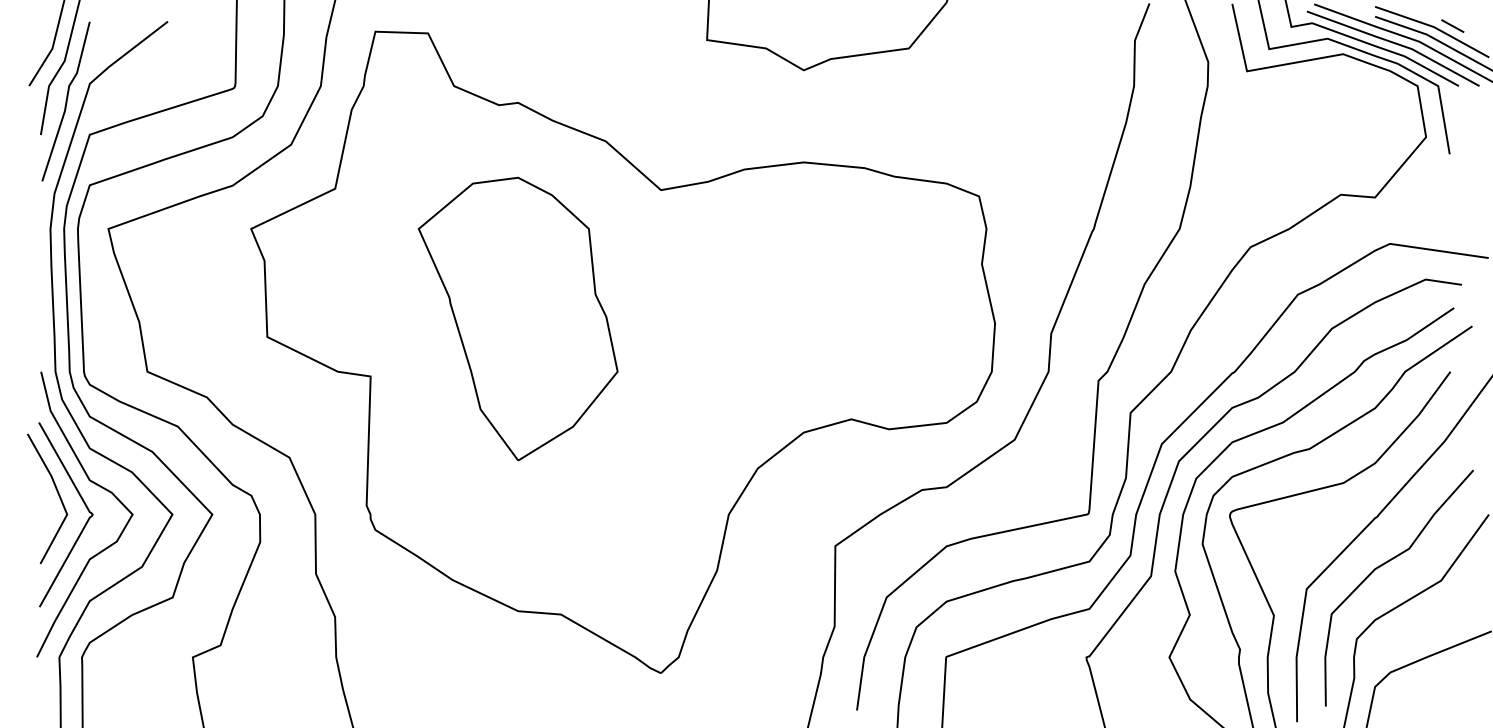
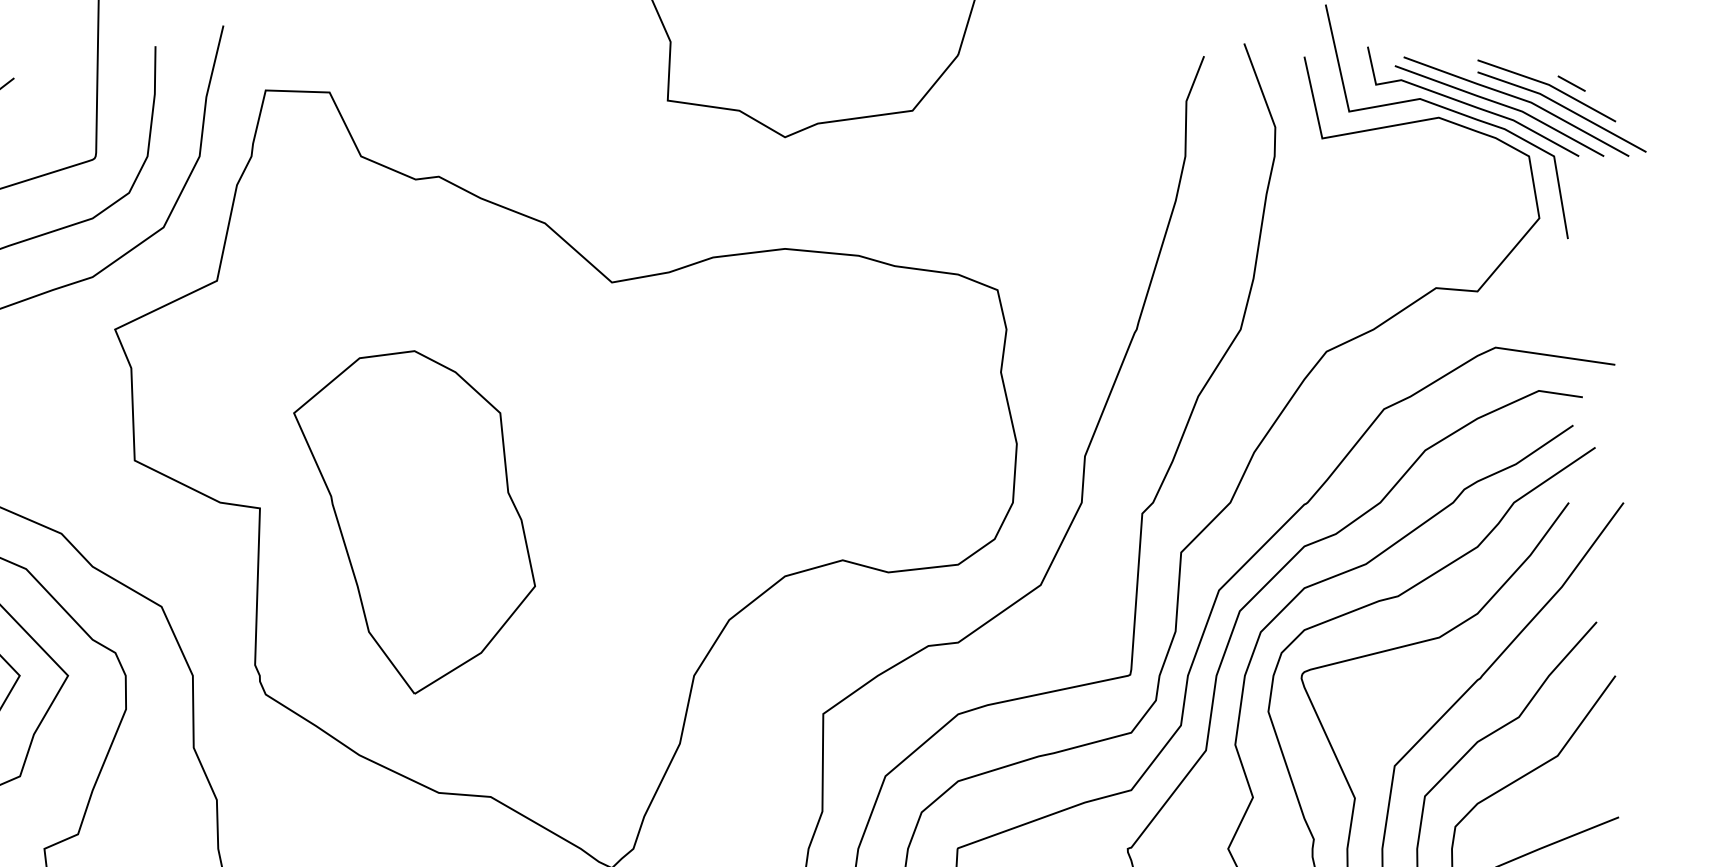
part: (517, 318) -> (413, 521), moved

